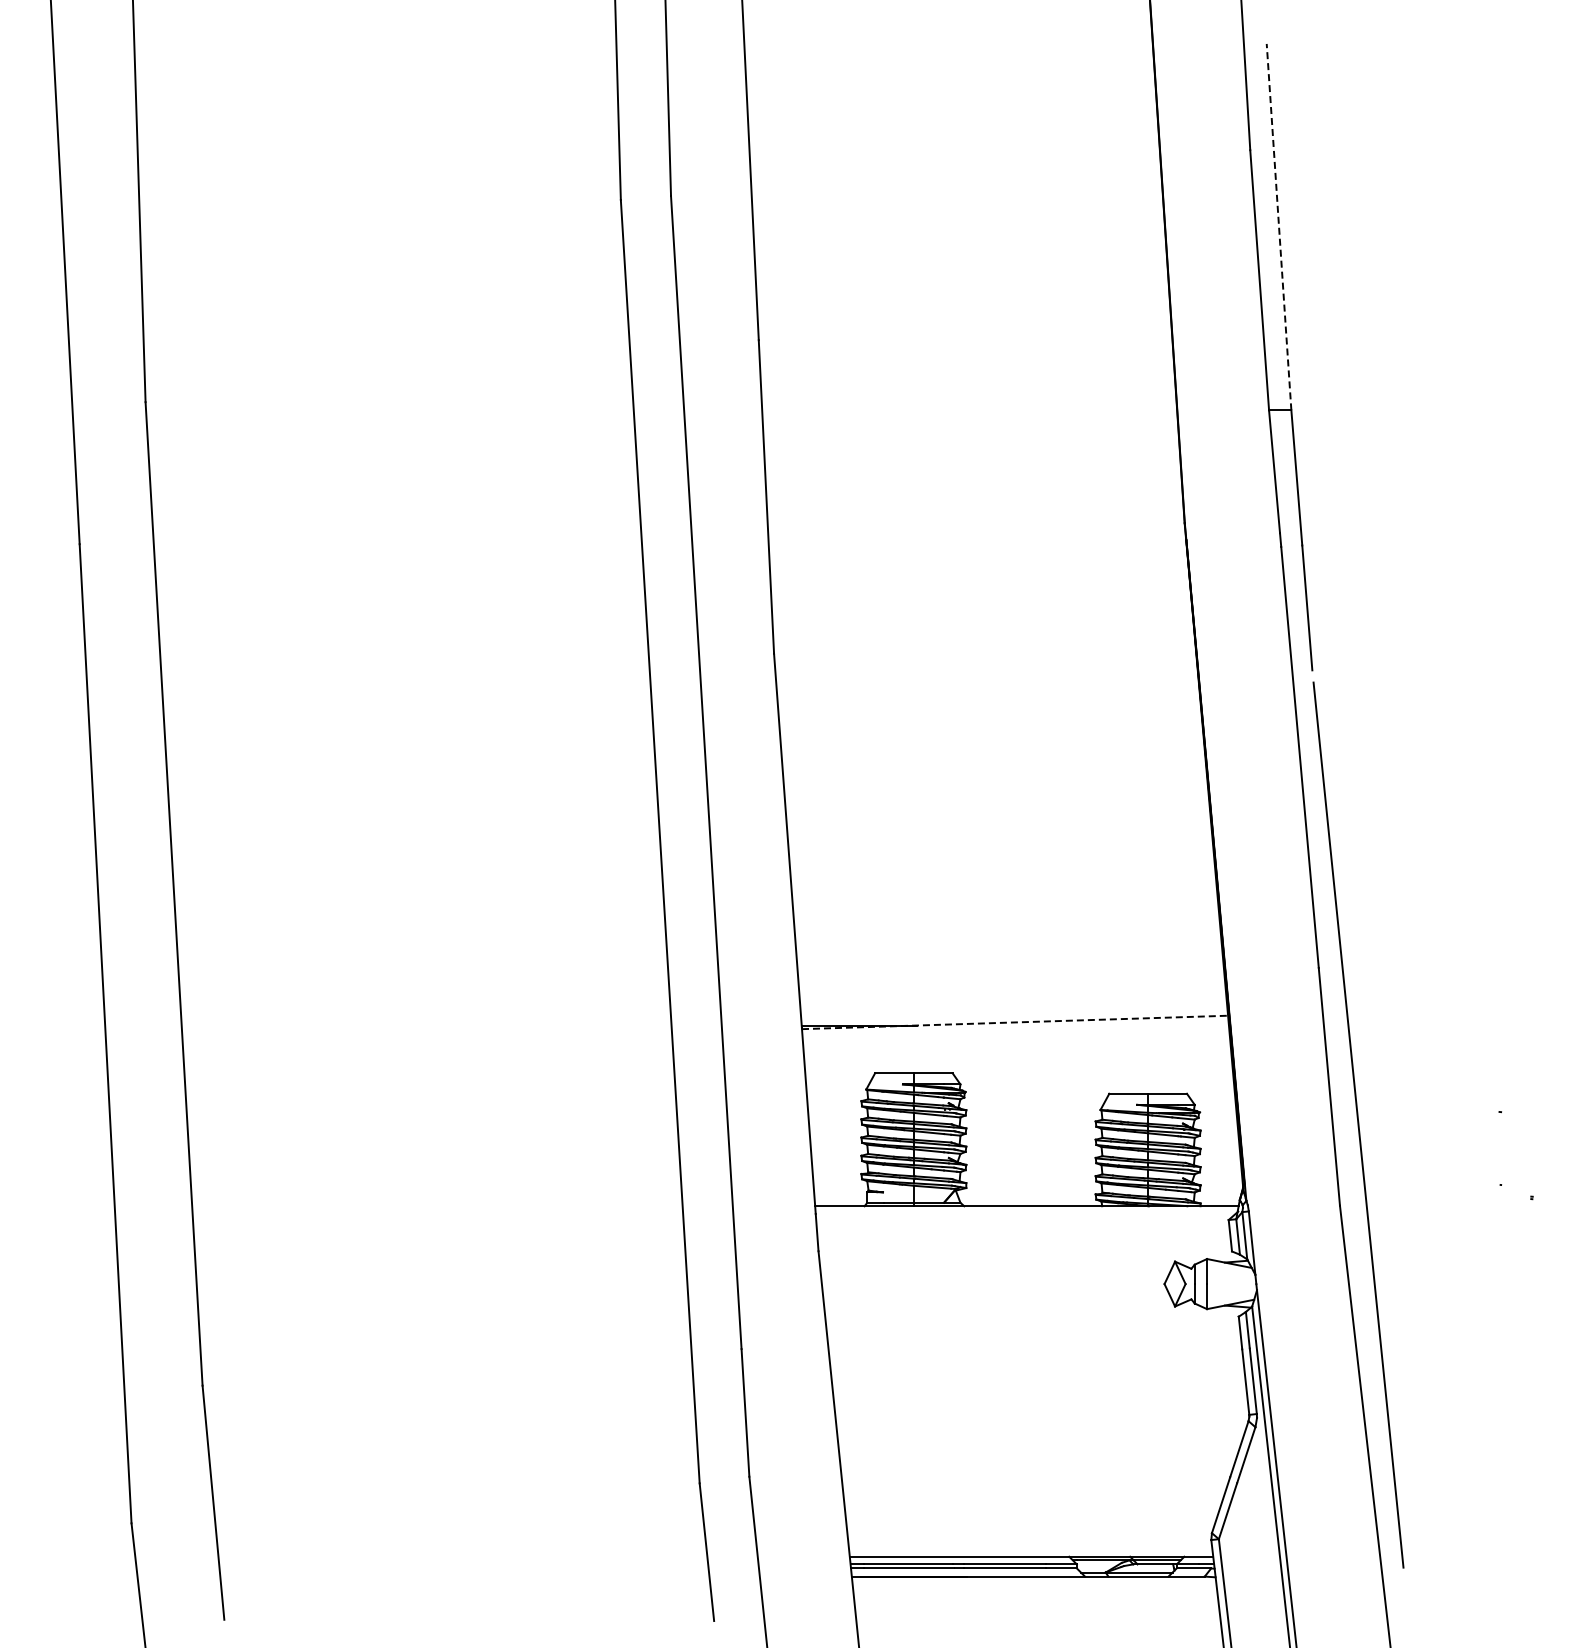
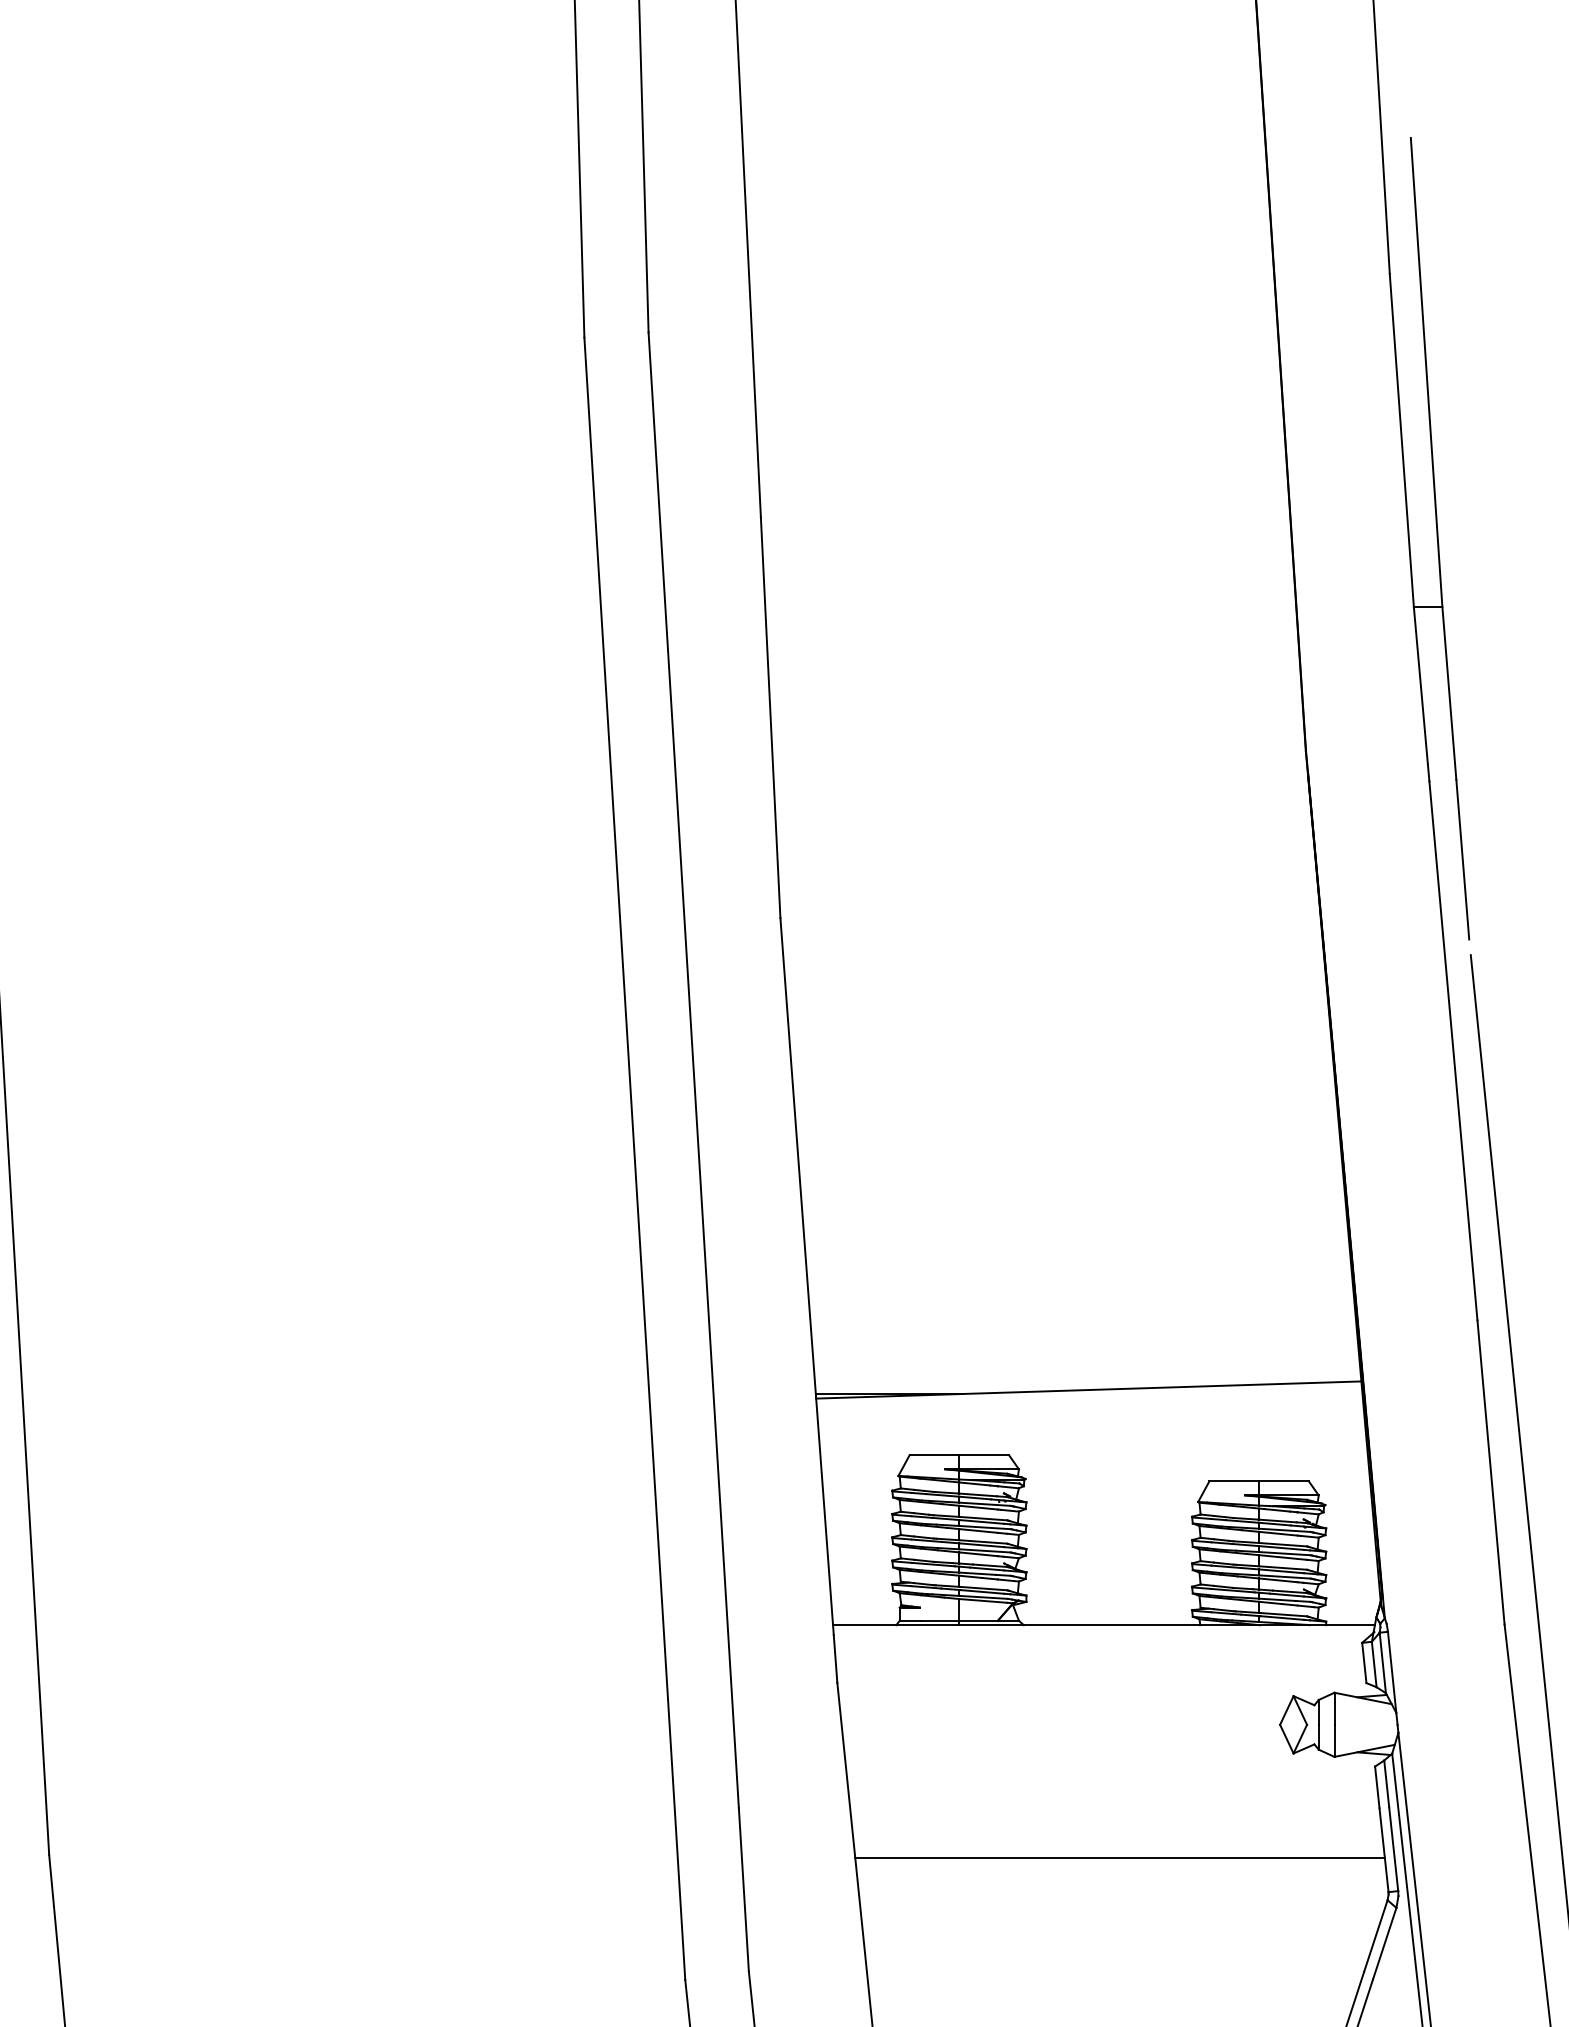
line: (1279, 227) -> (1427, 372), dashed -> solid
line: (1015, 1022) -> (1089, 1390), dashed -> solid
line: (1039, 1388) -> (1120, 1858), added

